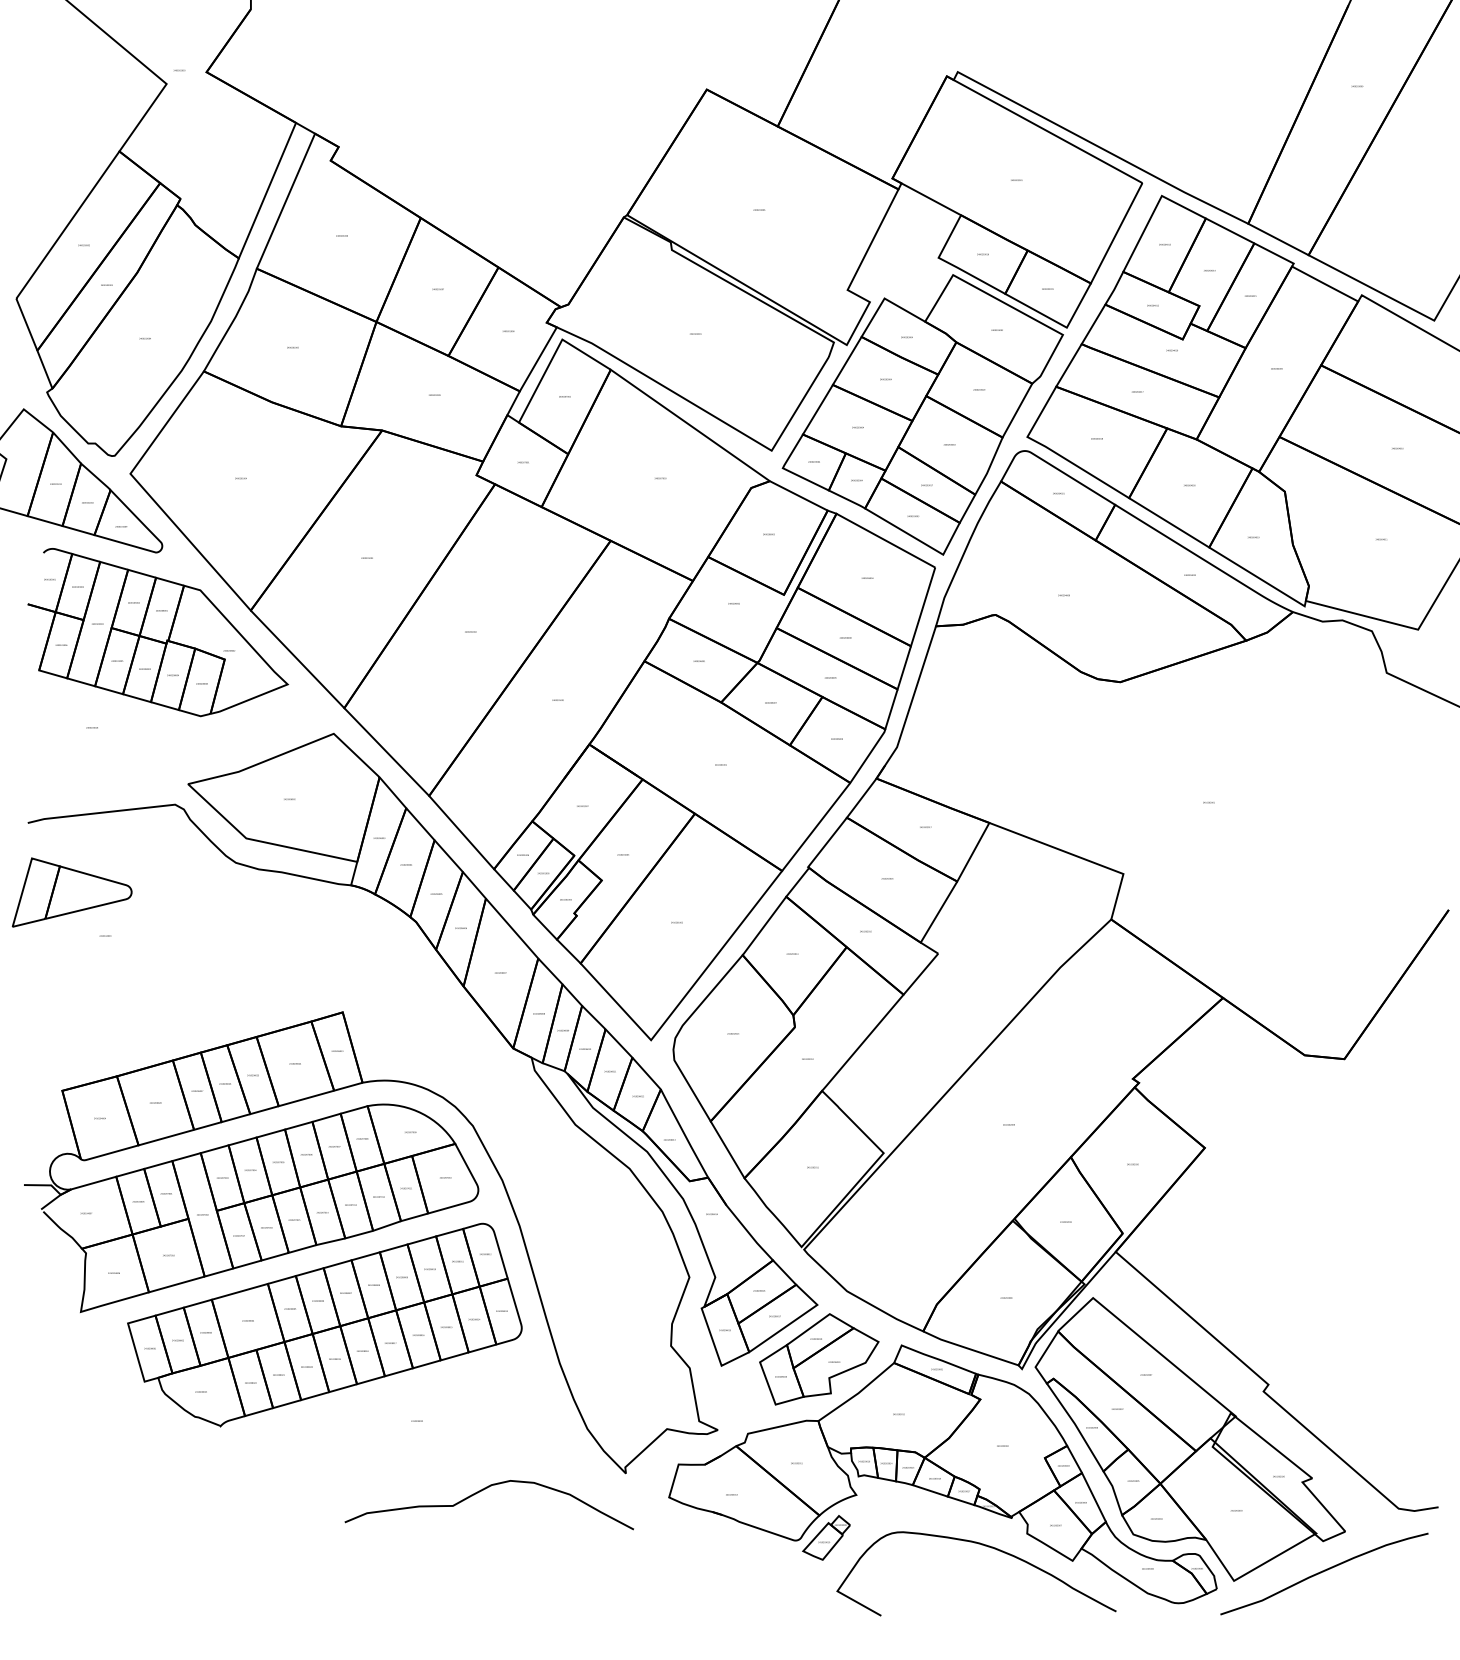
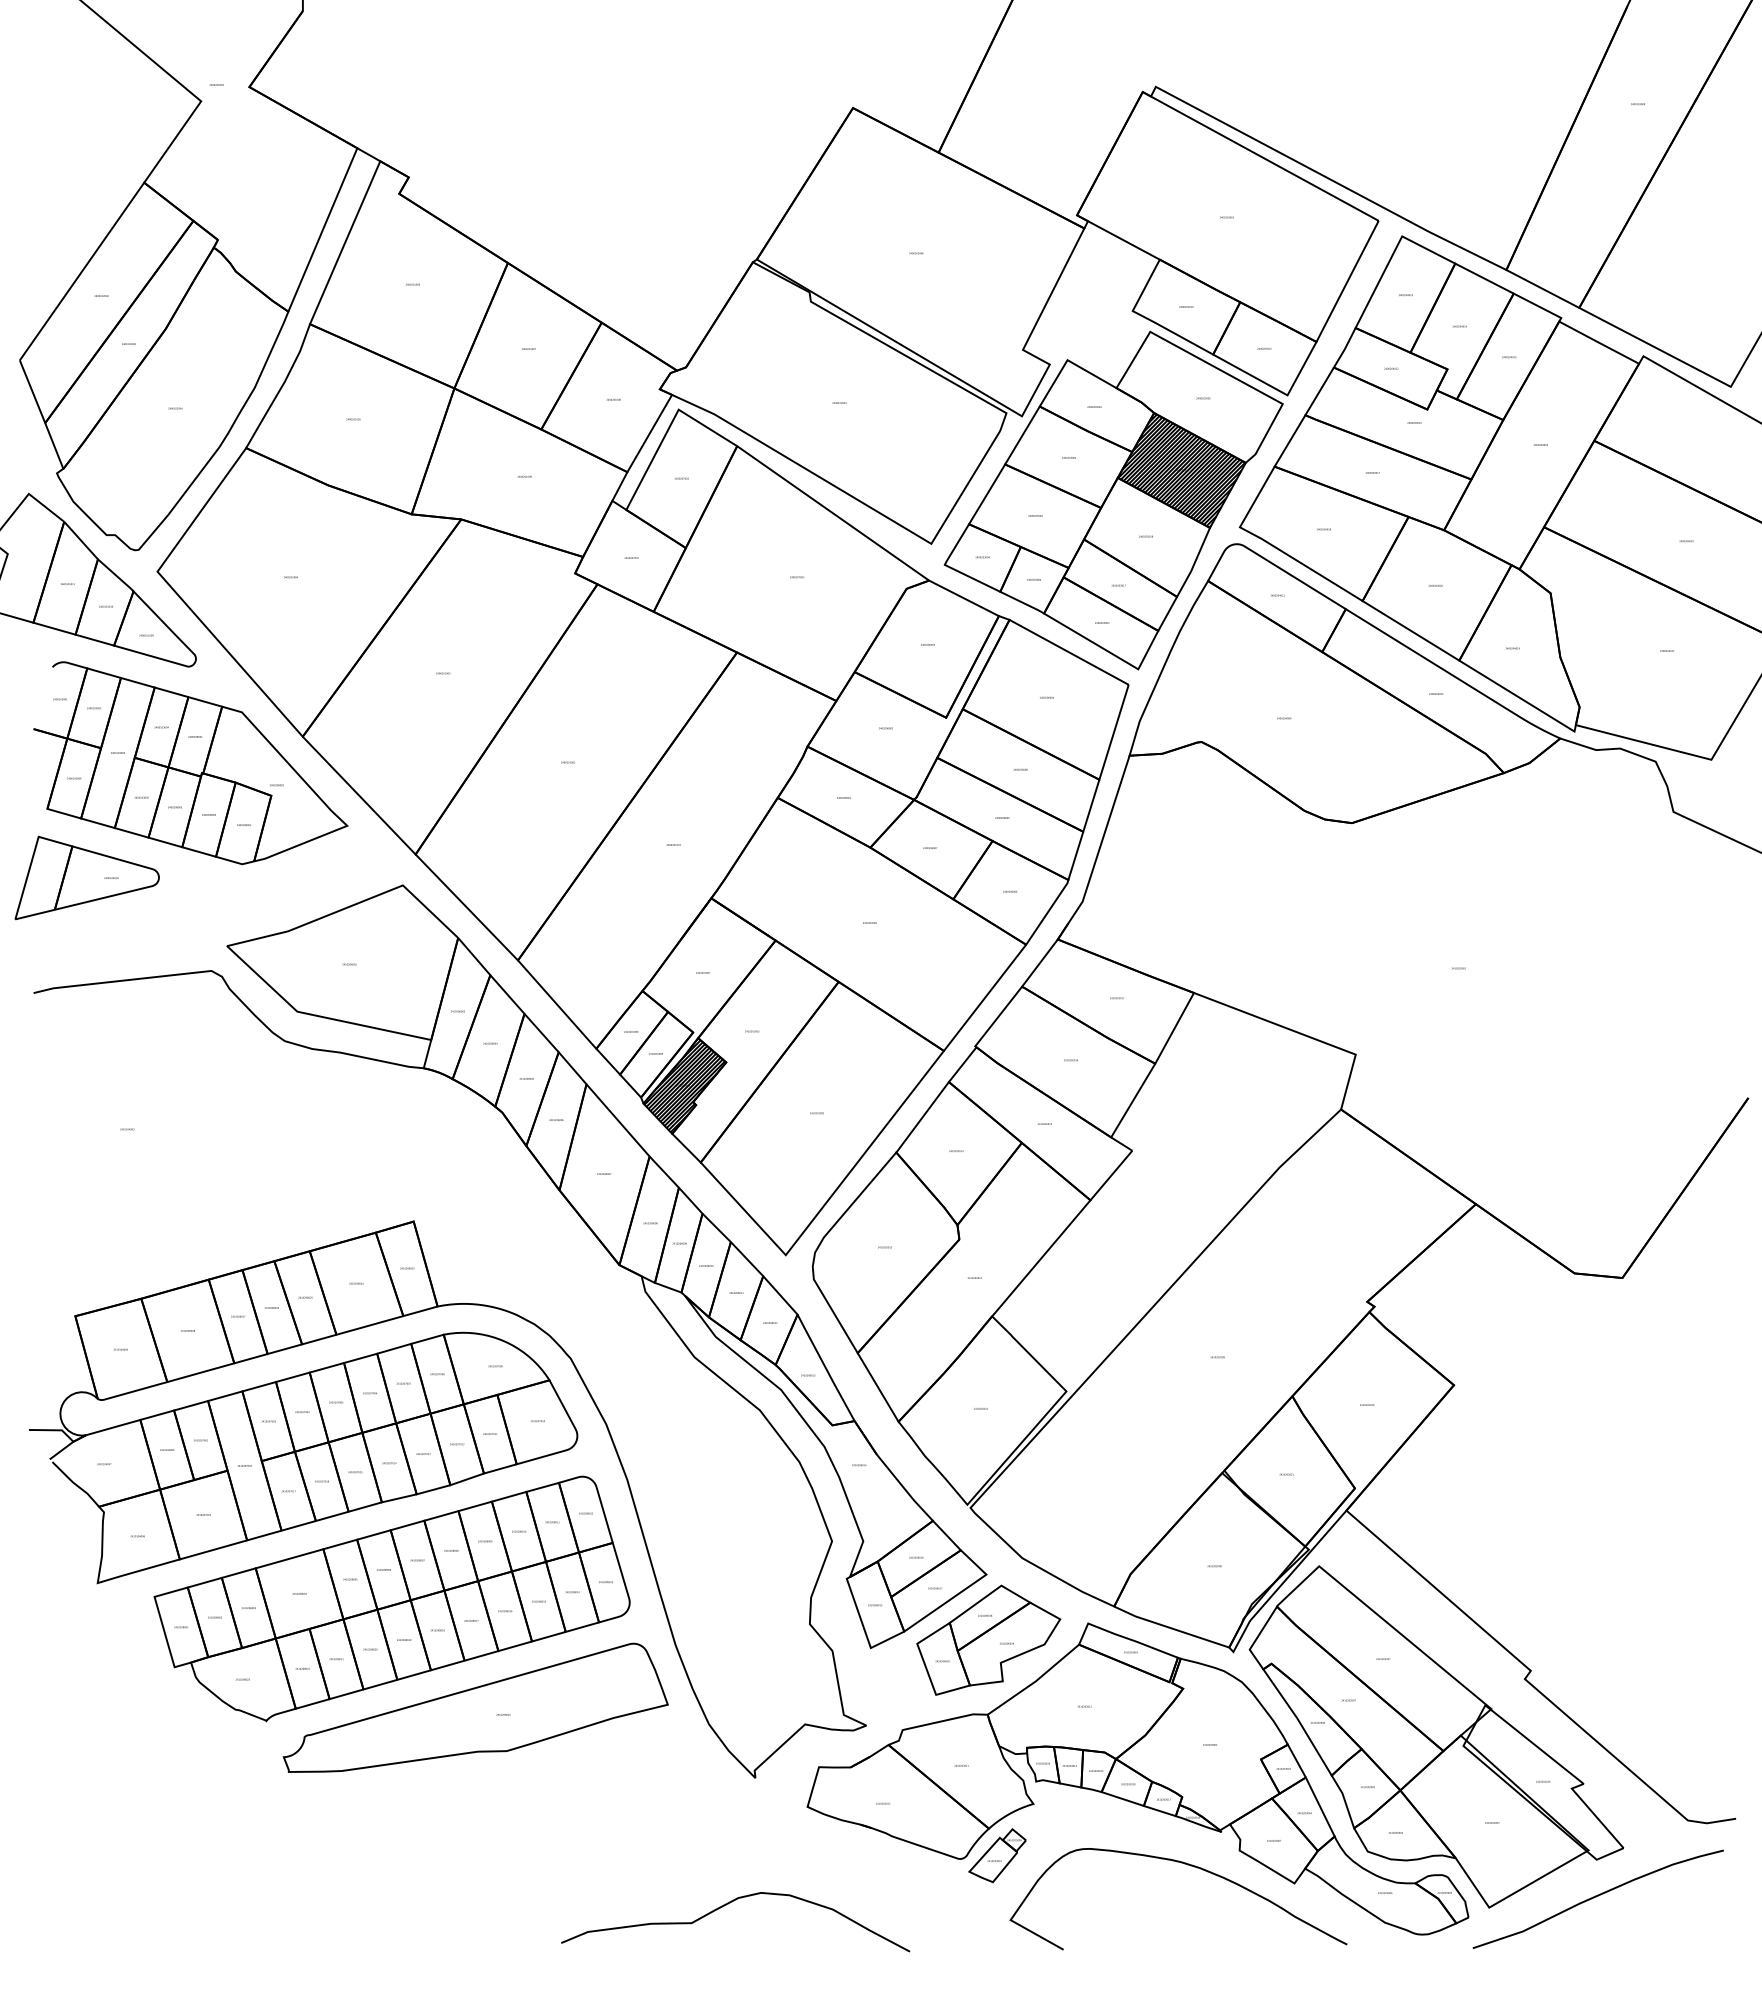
hatch: (979, 389) -> (1181, 470), added
part: (71, 892) -> (86, 877), moved
hatch: (567, 899) -> (684, 1085), added
part: (393, 1415) -> (475, 1707), added
curve: (481, 1491) -> (726, 1905), moved

